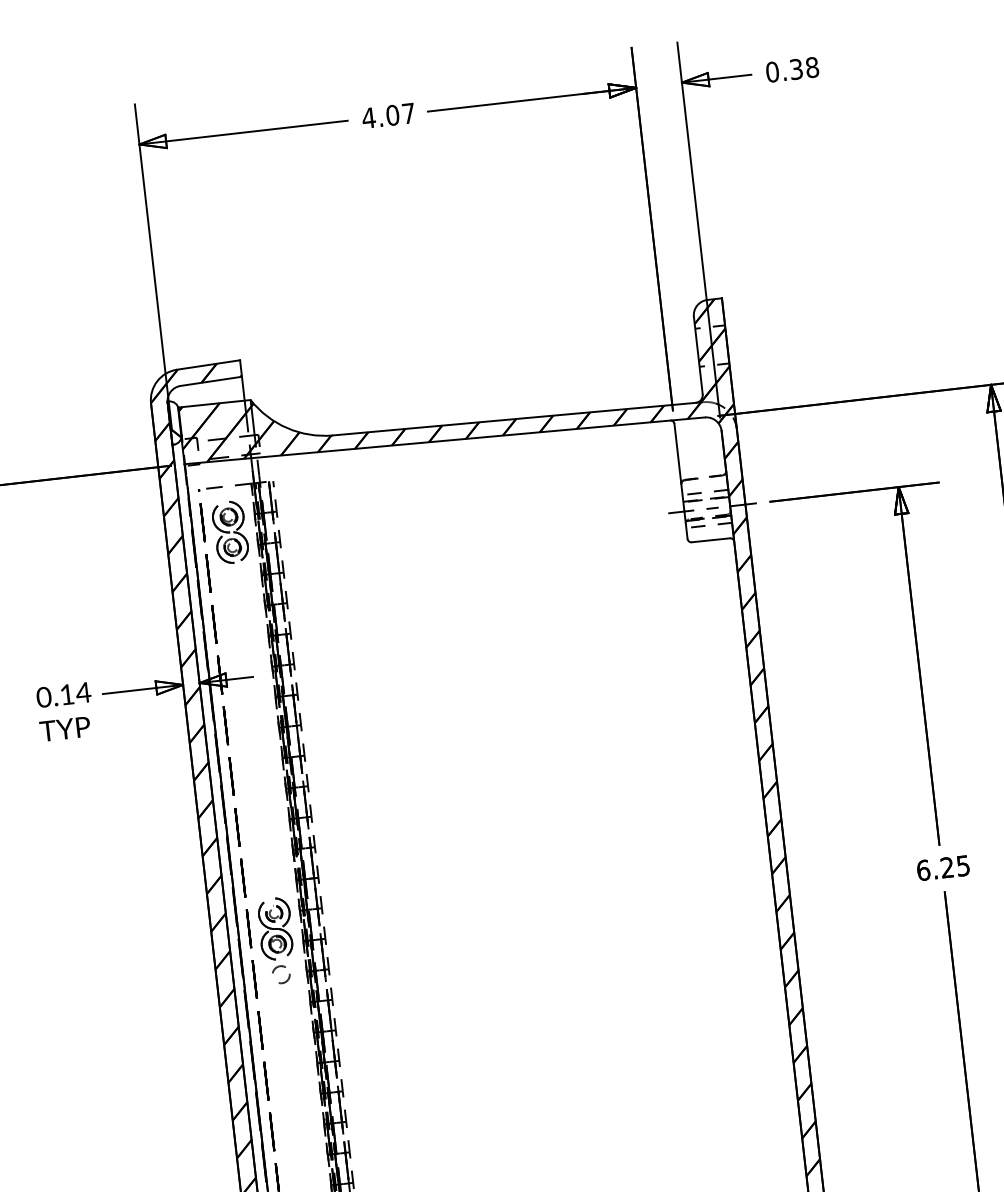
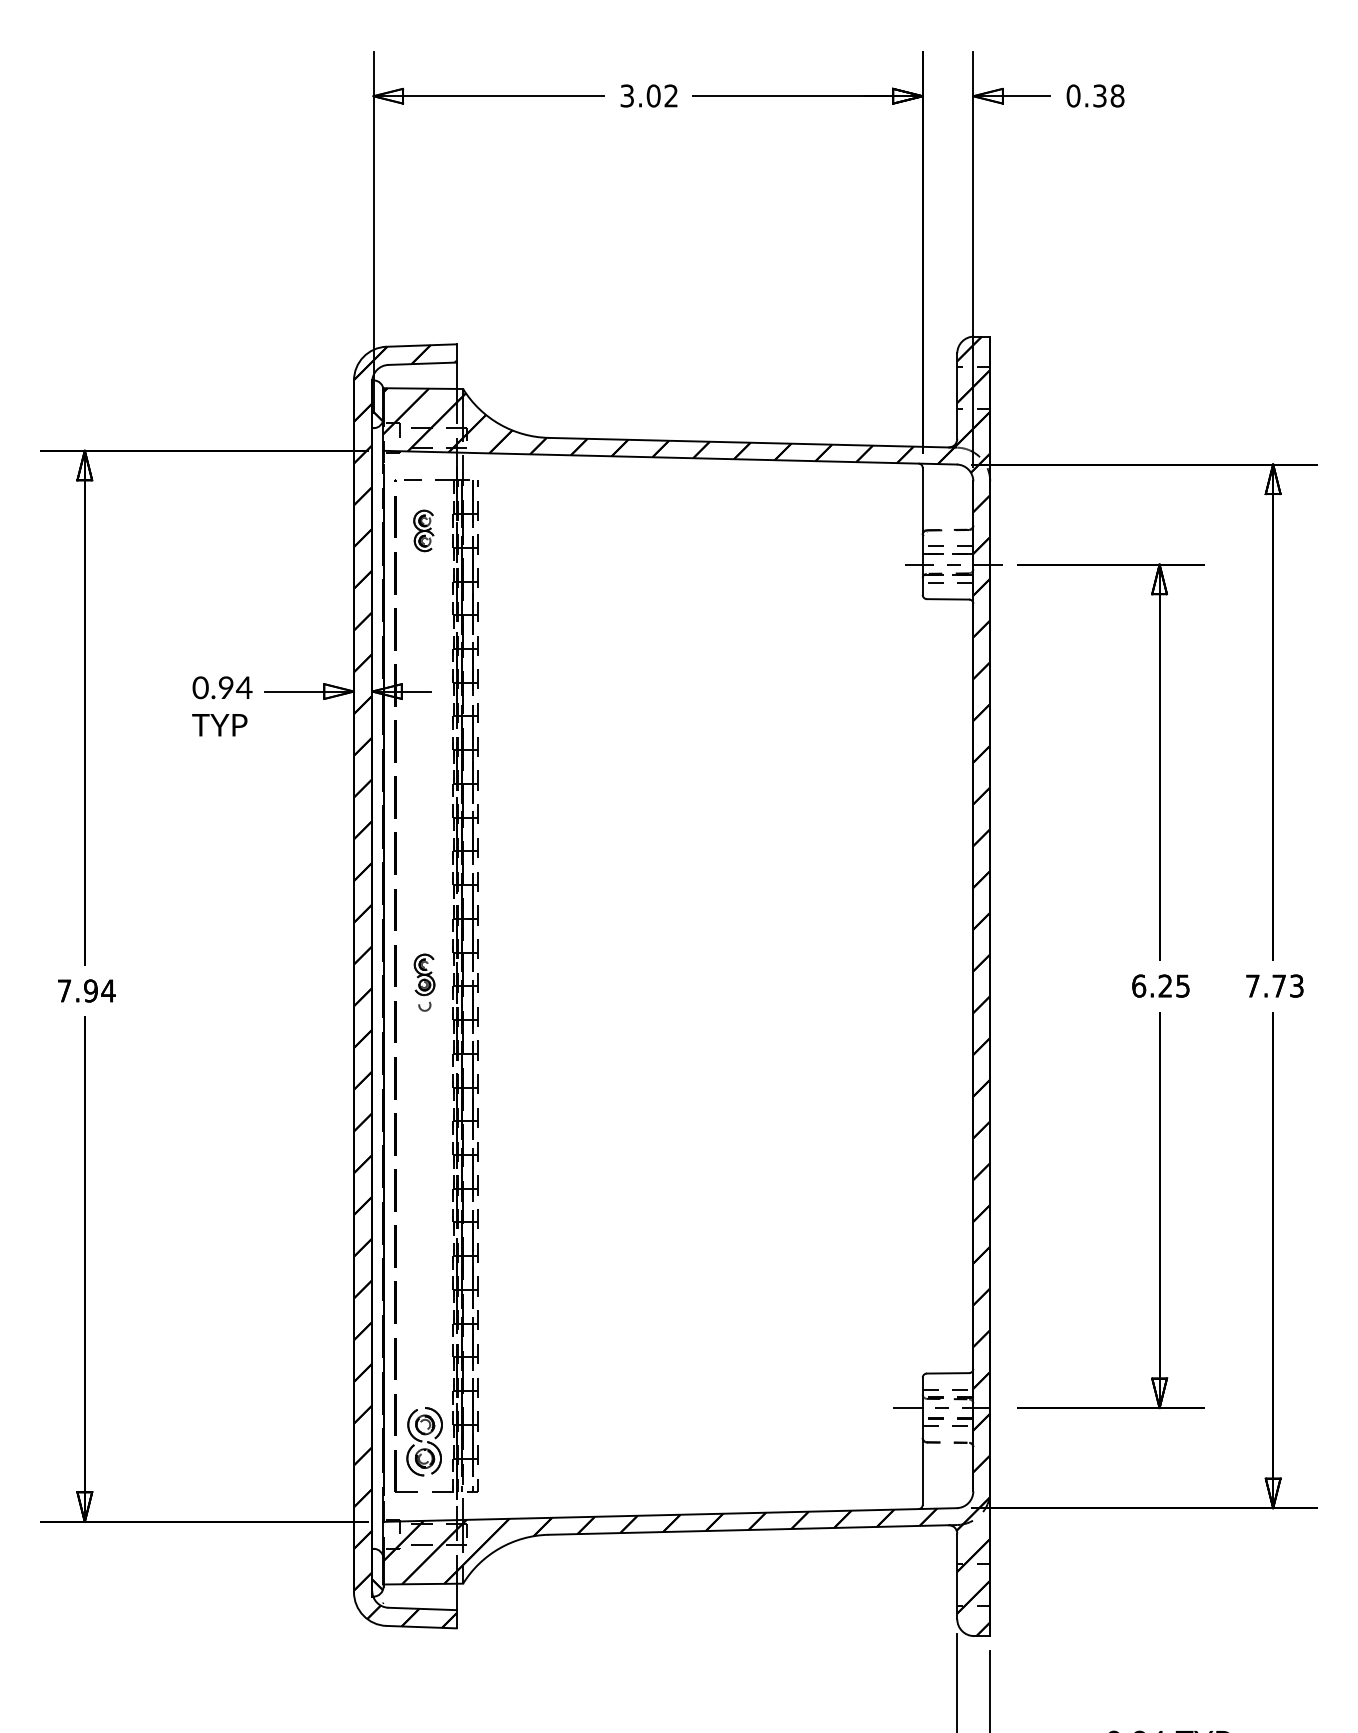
text: (388, 115) -> (648, 95), 4.07 -> 3.02
part: (230, 531) -> (424, 530), size x0.6
text: (66, 694) -> (225, 687), 0.14 -> 0.94
part: (276, 940) -> (424, 982), size x0.6

